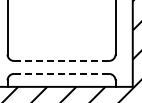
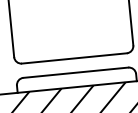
line: (61, 60) -> (74, 57), dashed -> solid
line: (61, 73) -> (75, 72), dashed -> solid

